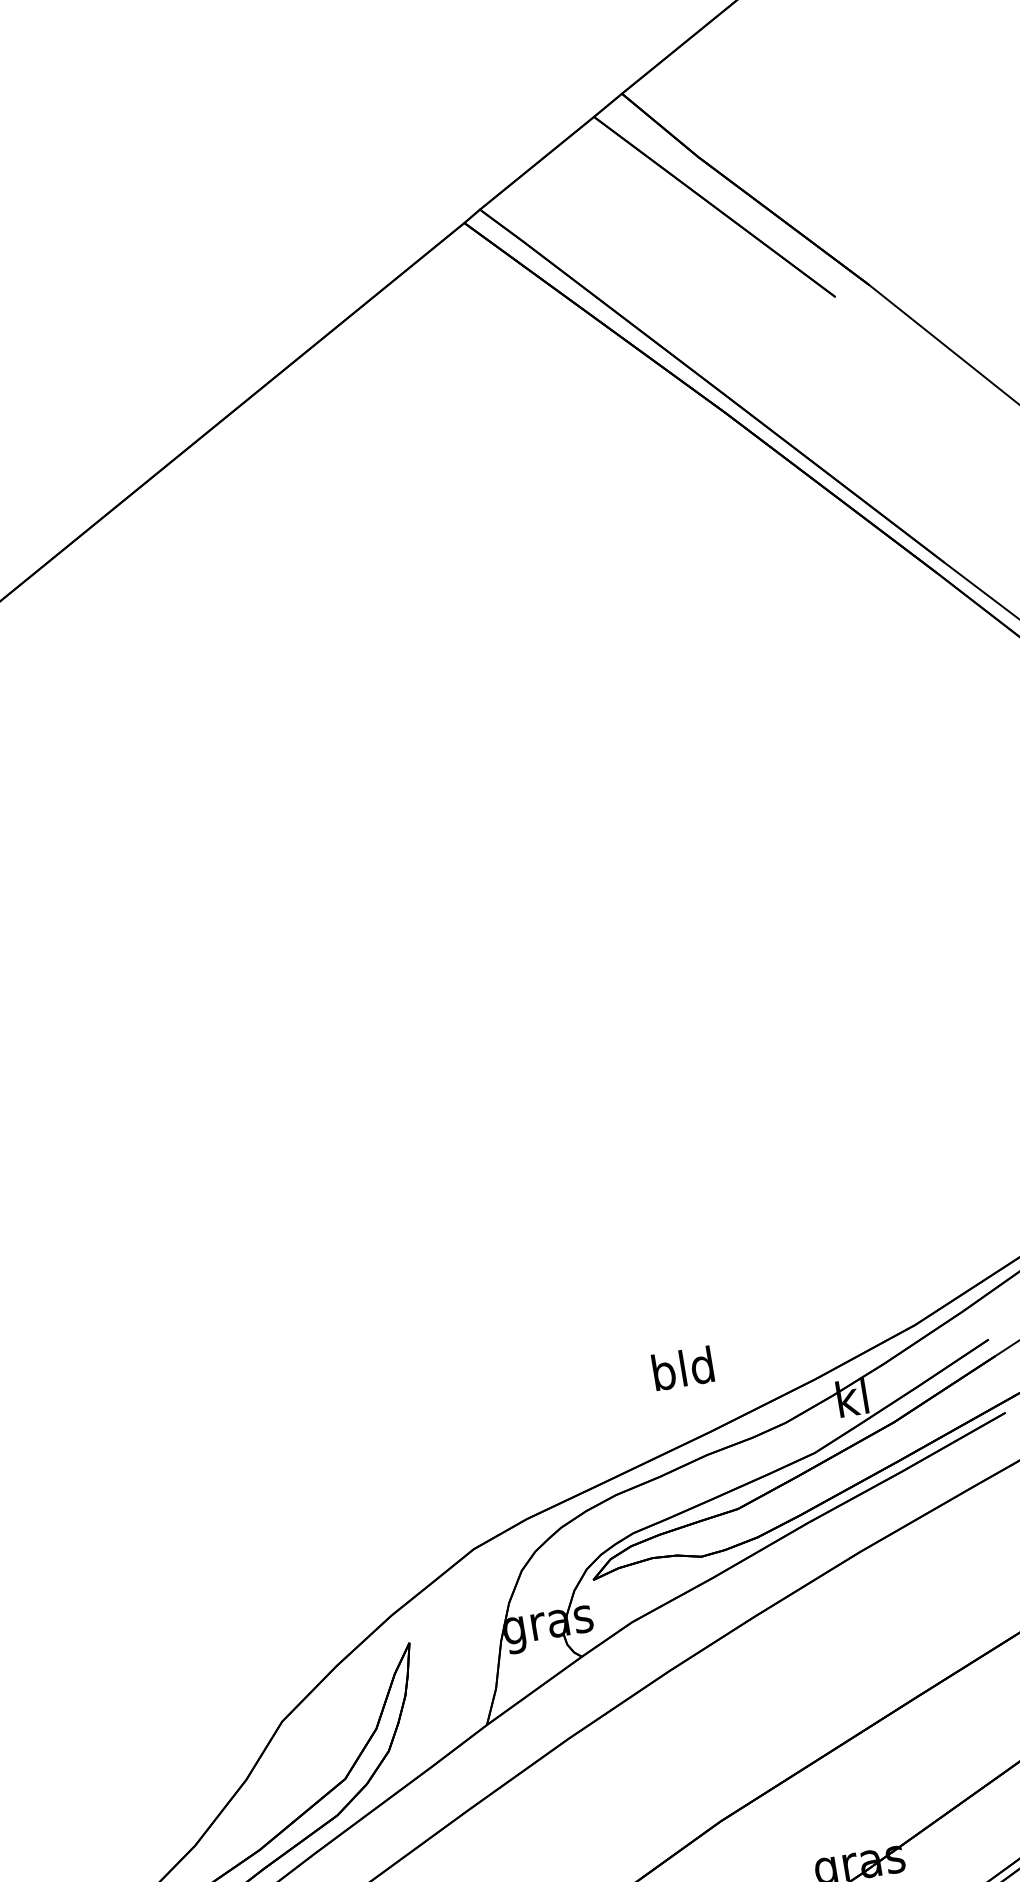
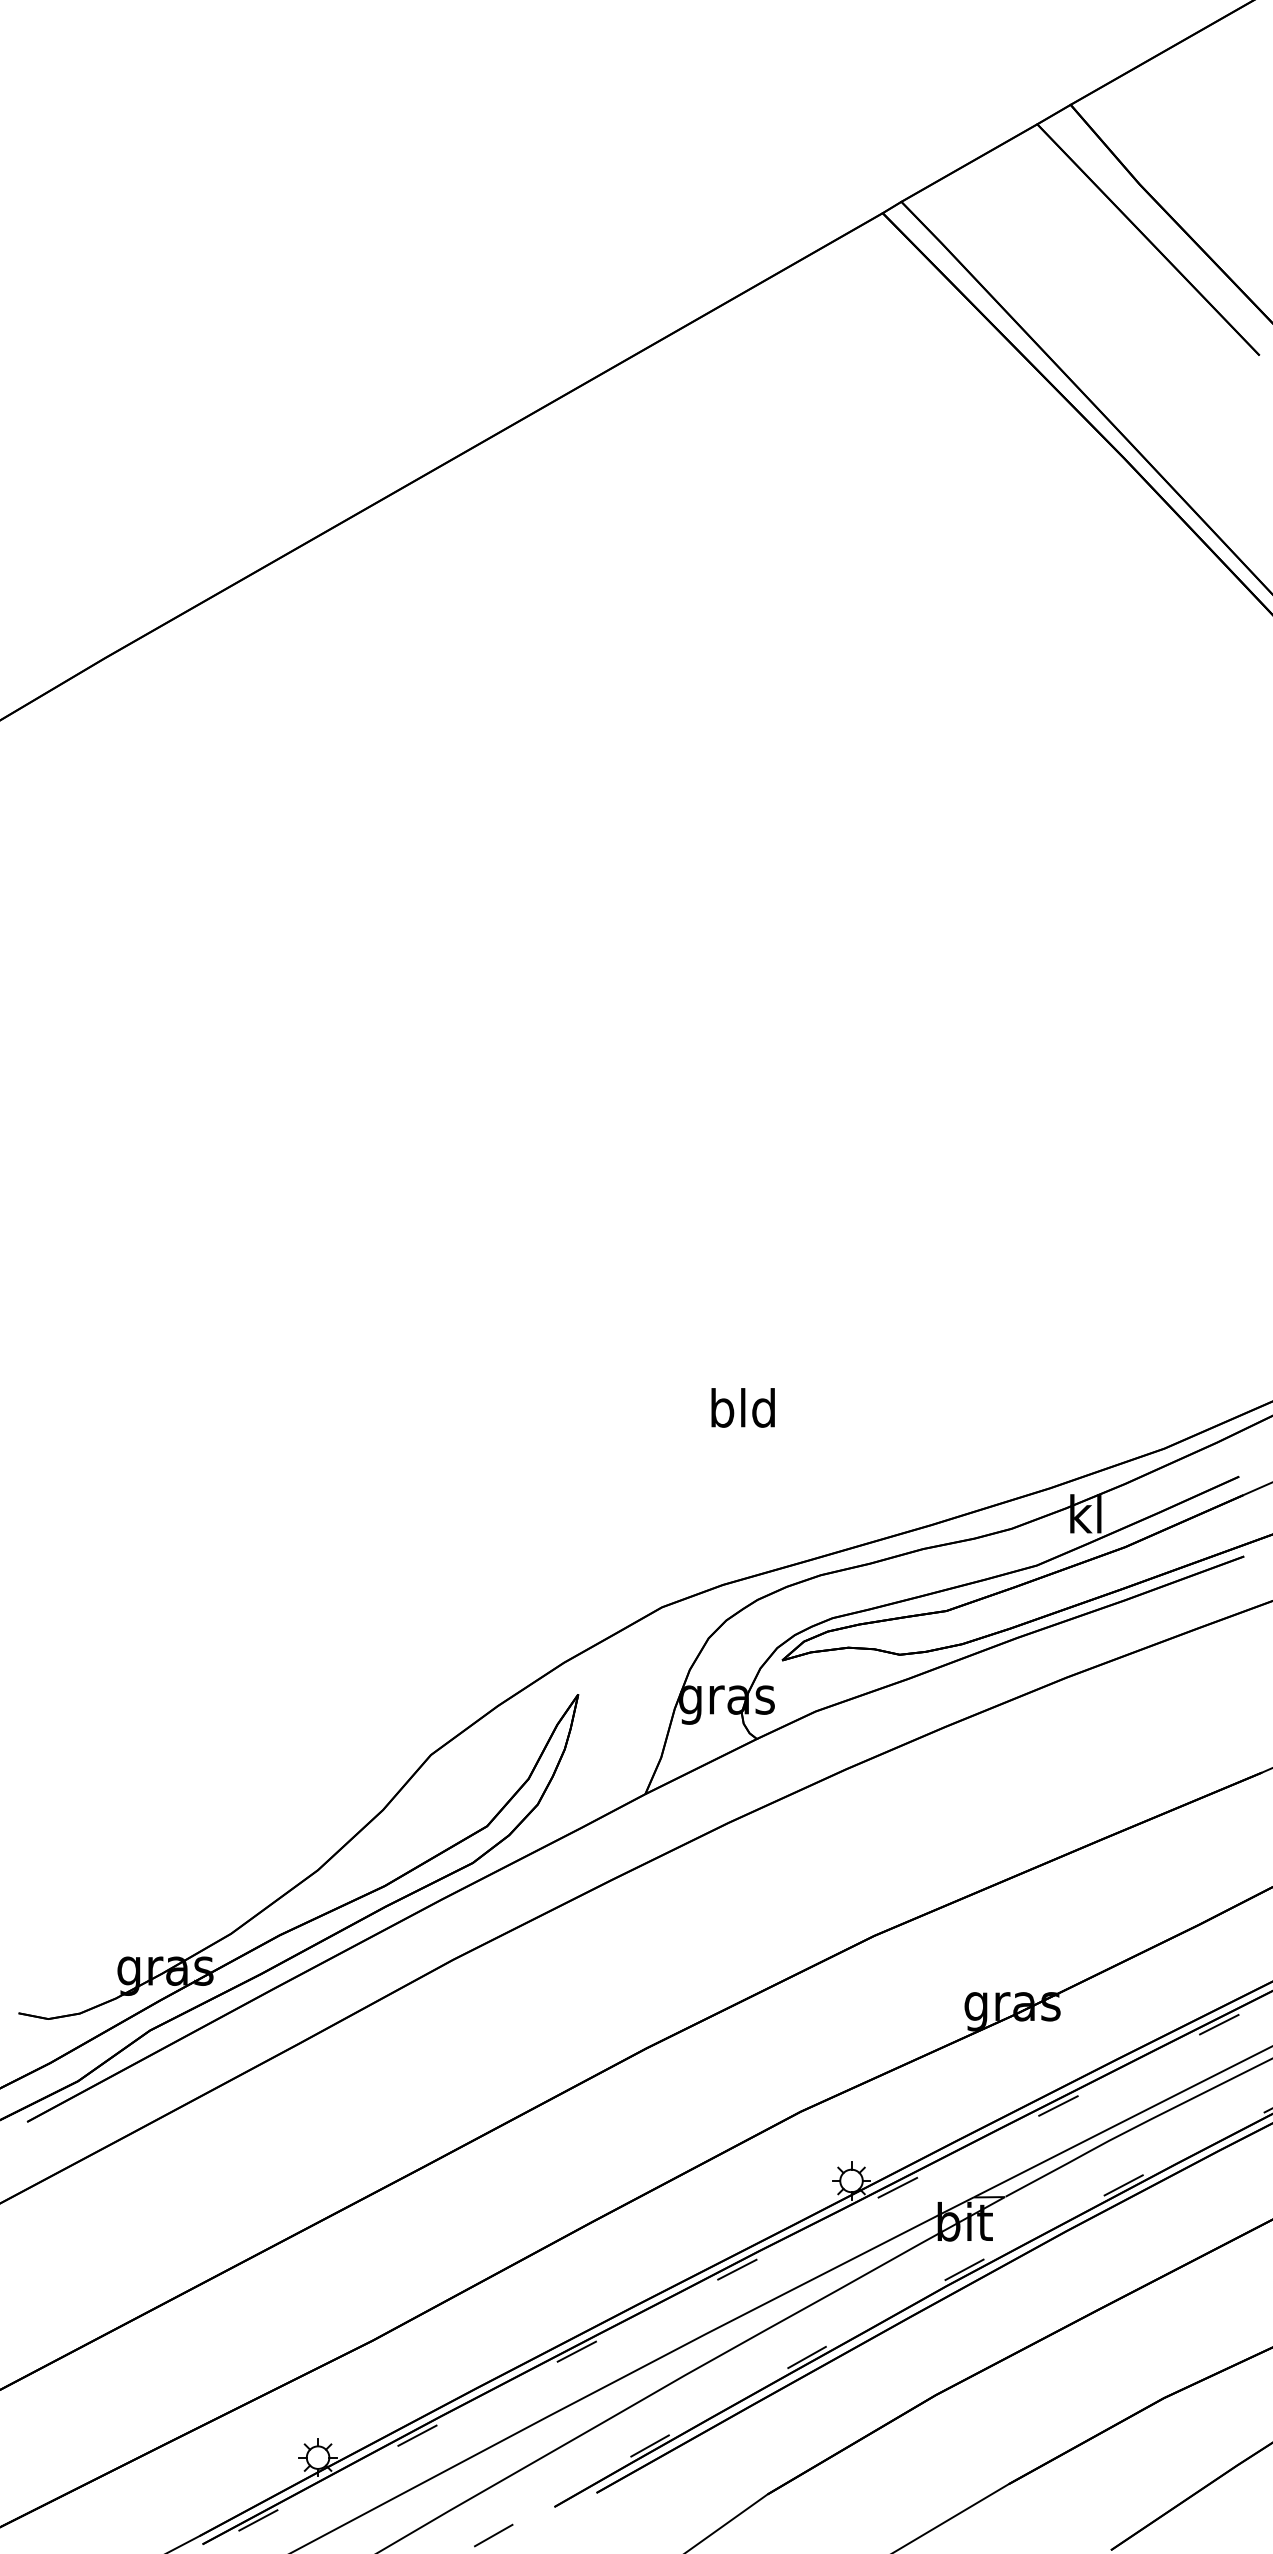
text: (682, 1368) -> (742, 1407), moved

